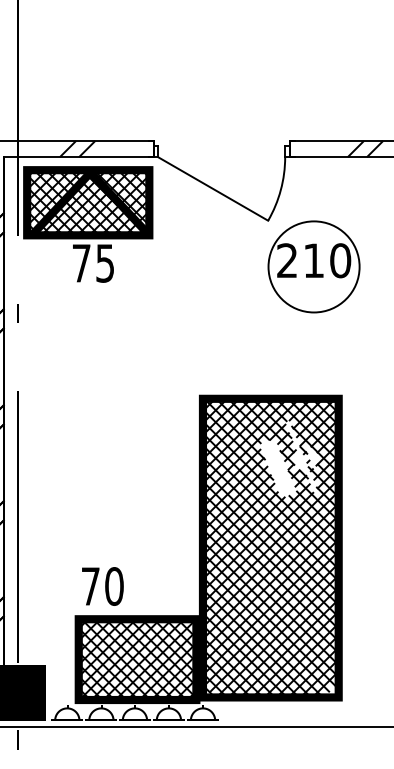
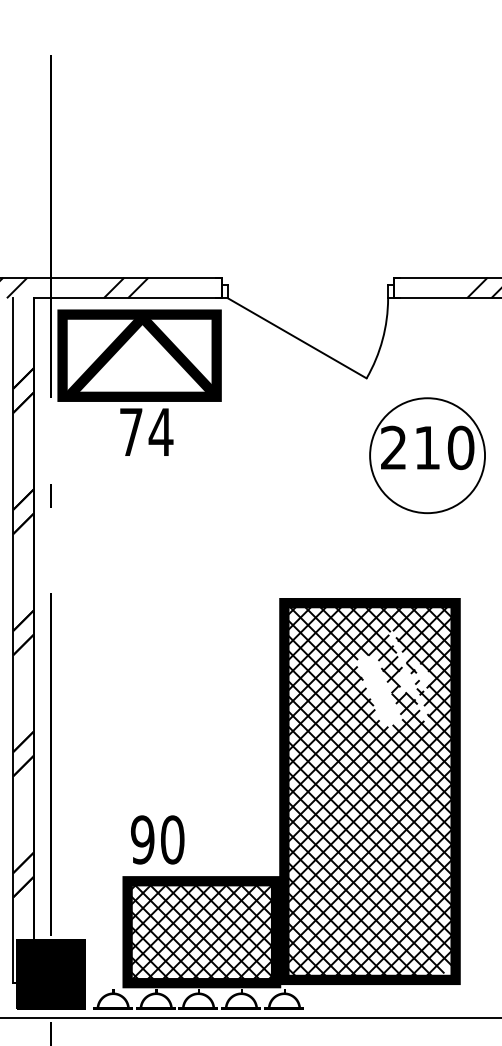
hatch: (88, 202) -> (139, 355), removed
text: (104, 263) -> (160, 432), 75 -> 74
part: (314, 266) -> (427, 455), moved
text: (90, 586) -> (142, 839), 70 -> 90

